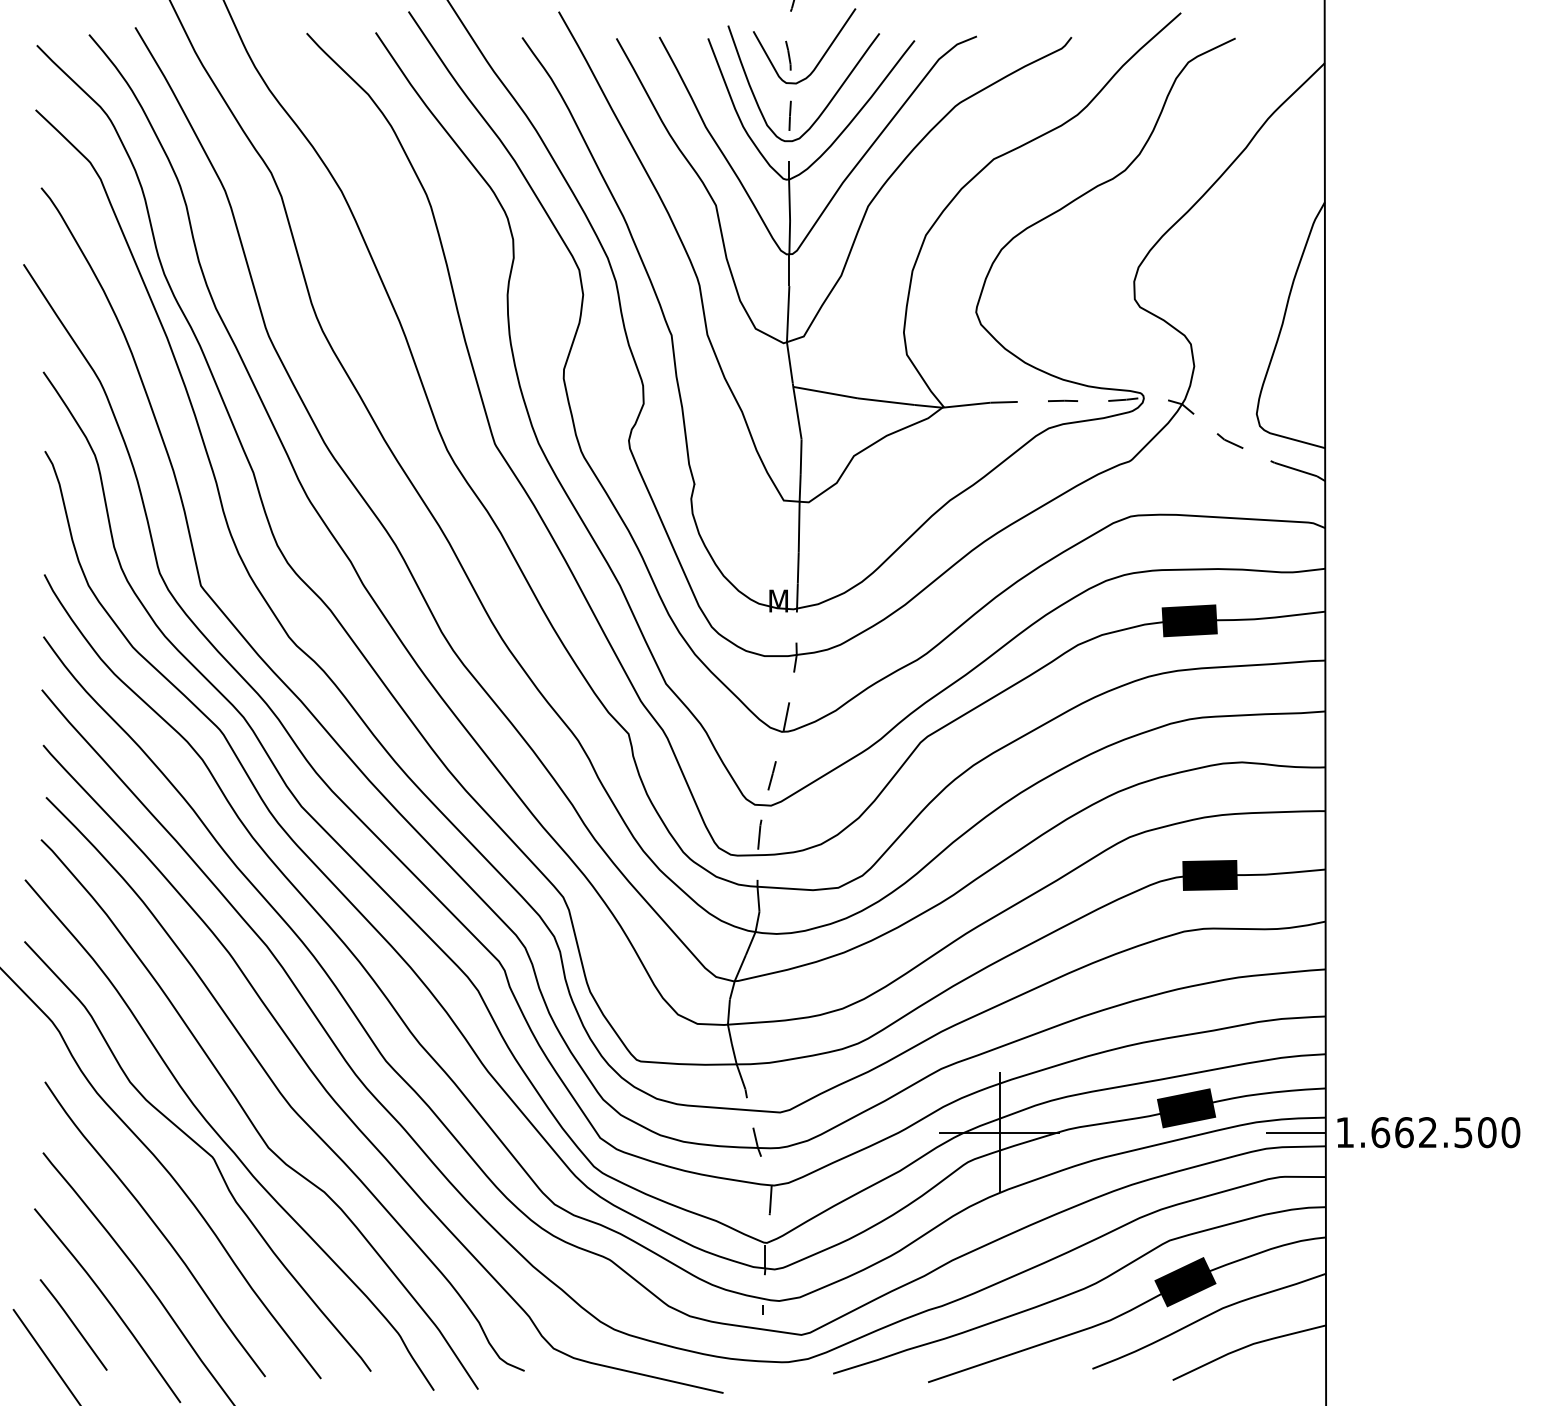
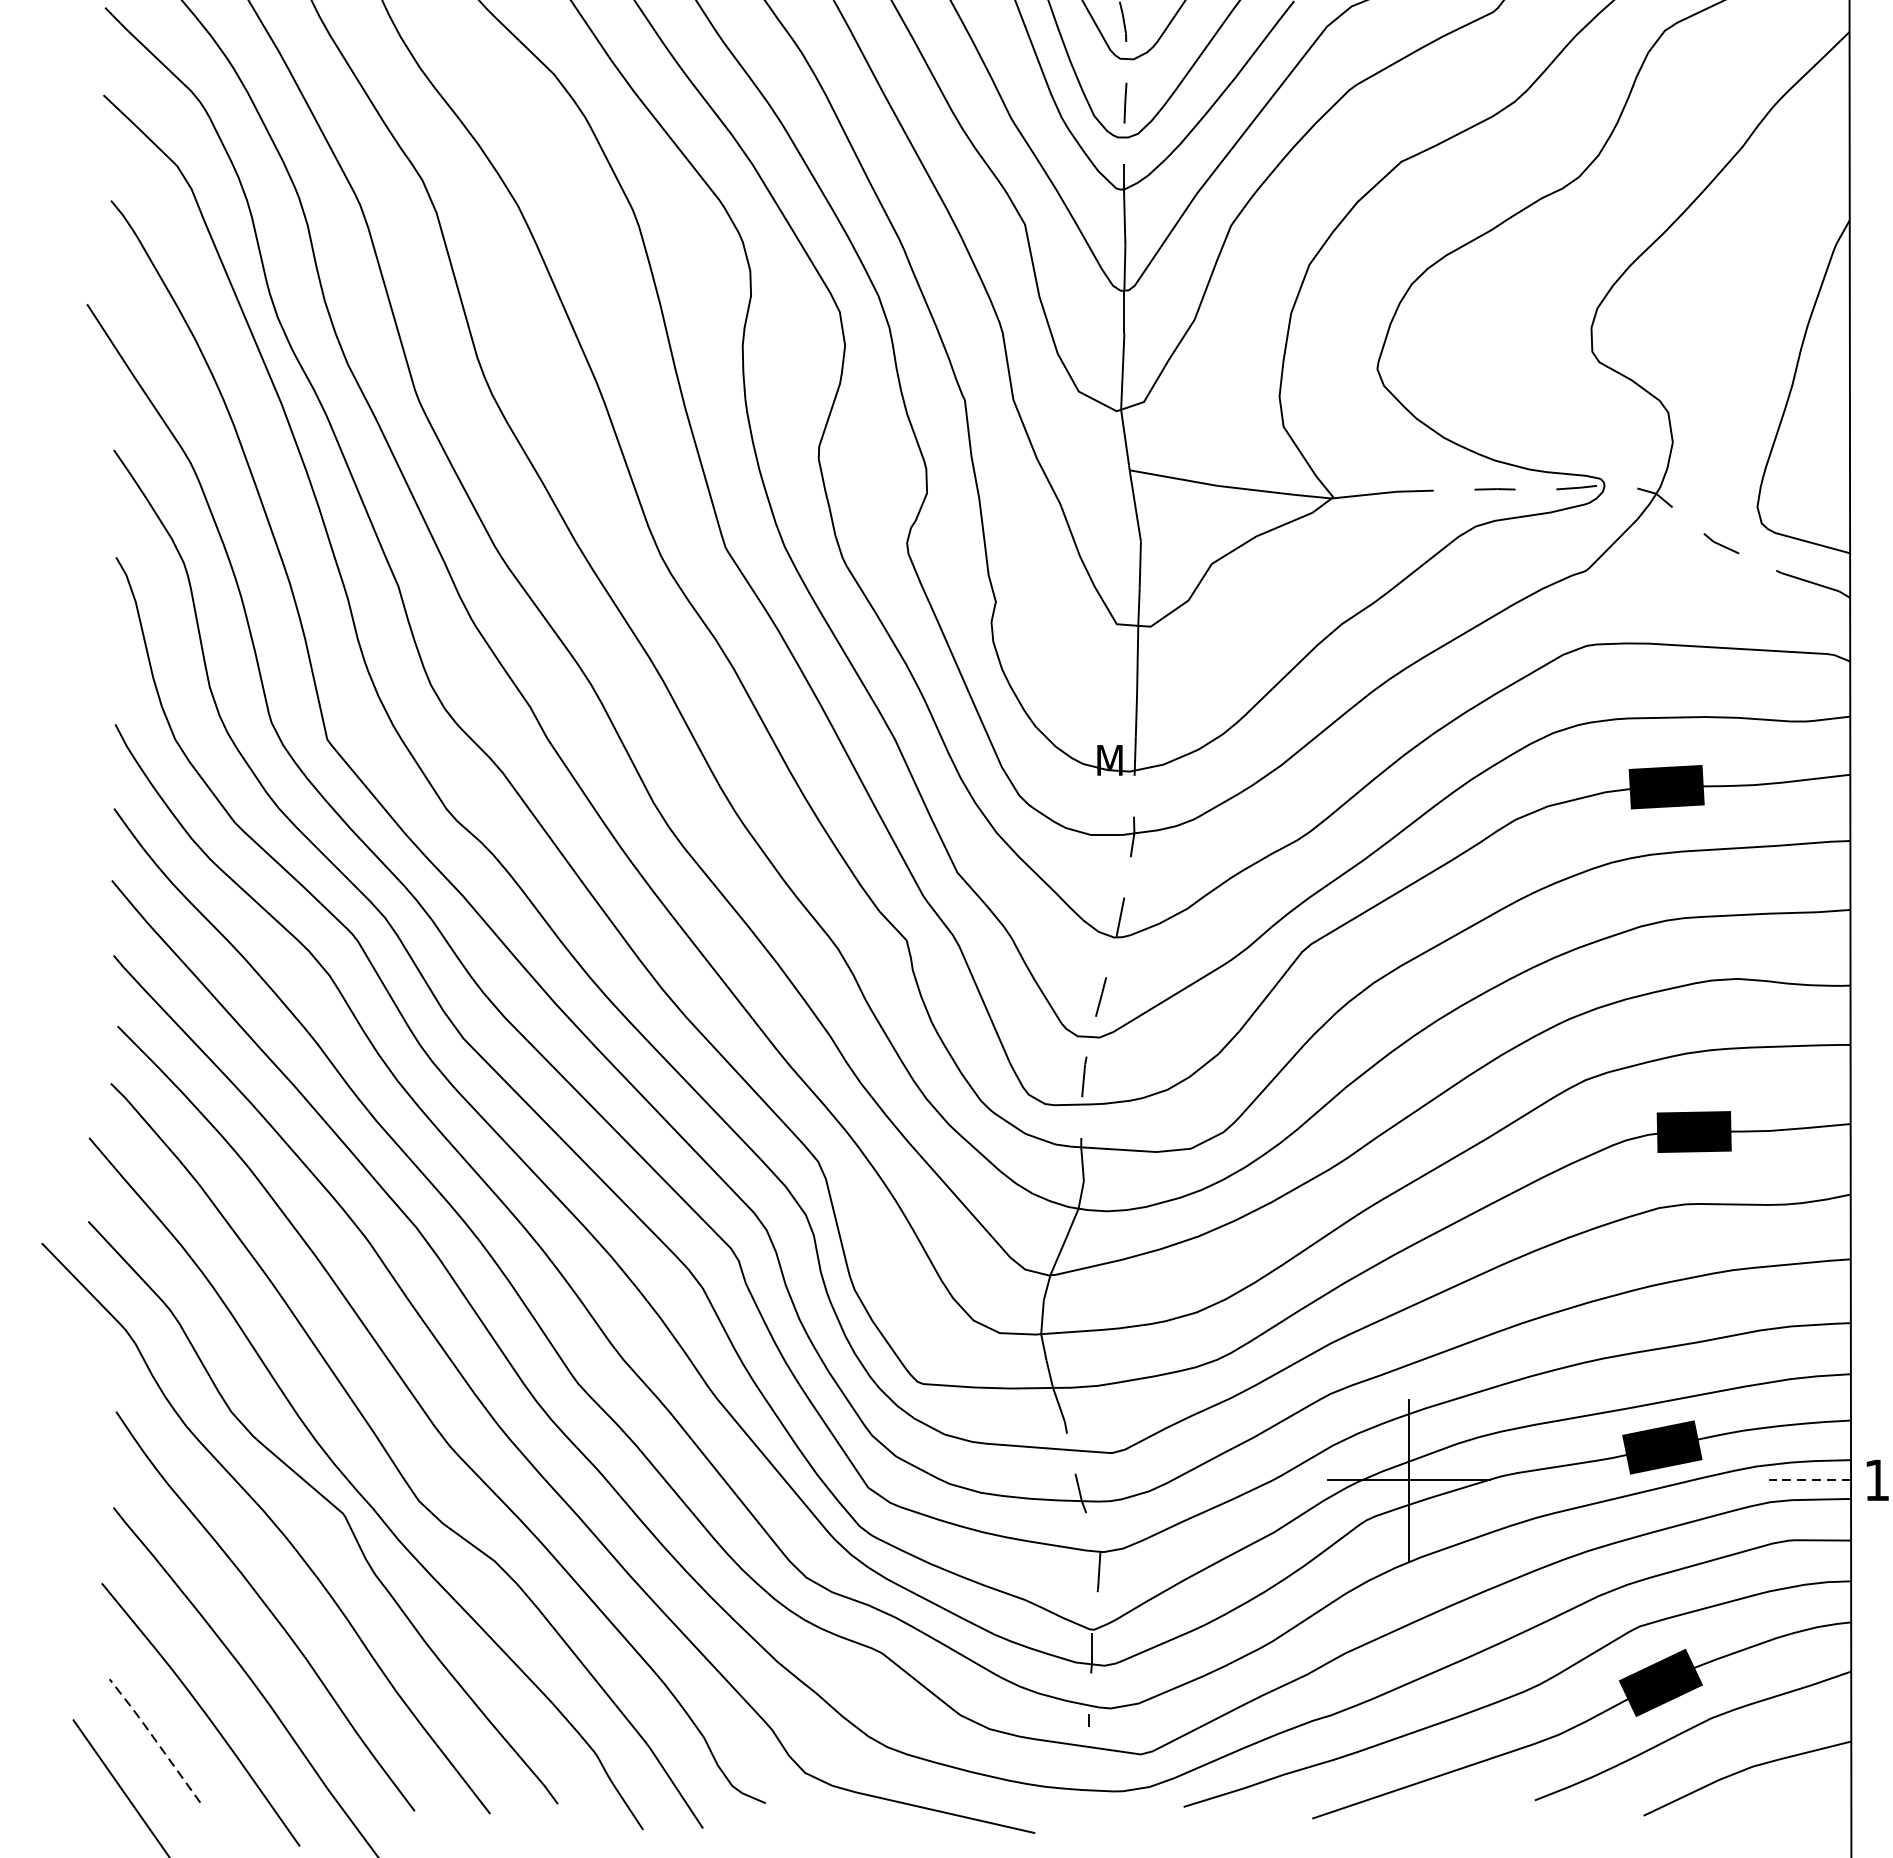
line: (1295, 1132) -> (1809, 1480), solid -> dashed
line: (72, 1322) -> (153, 1737), solid -> dashed

